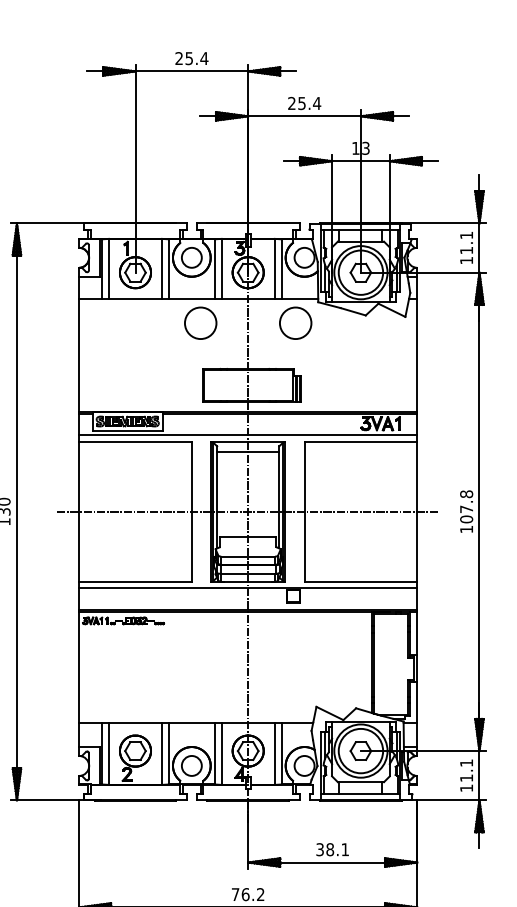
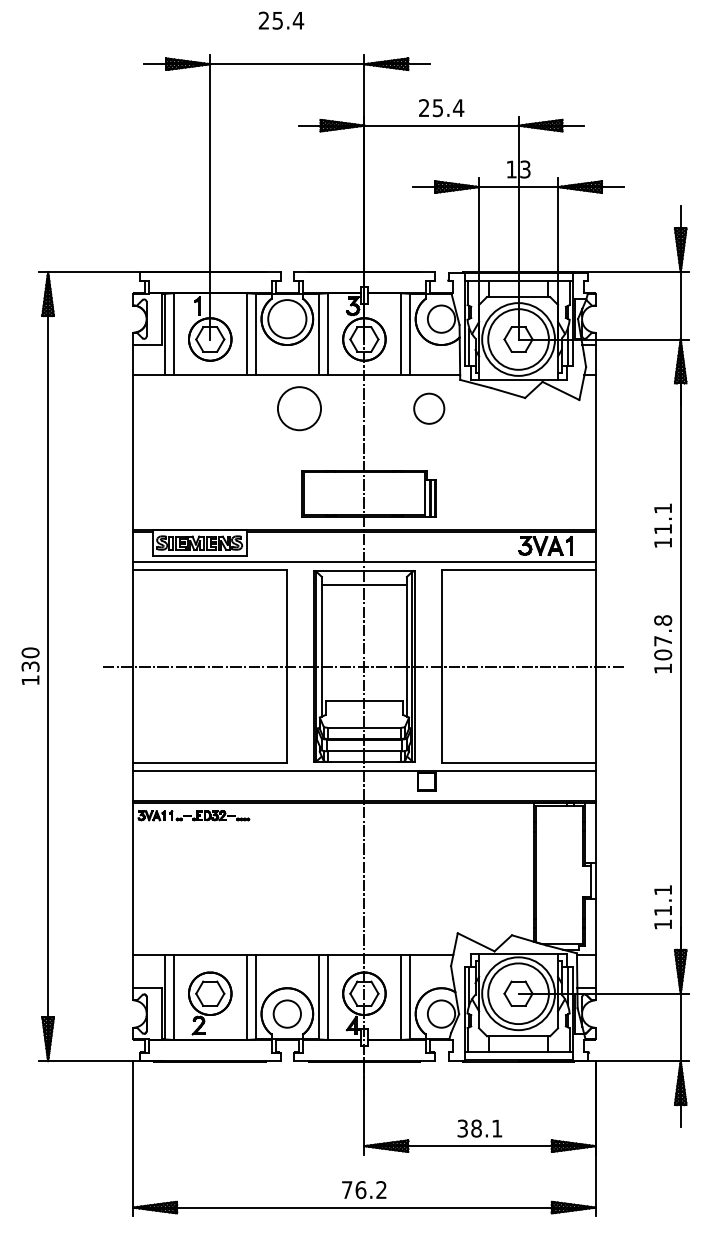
text: (191, 58) -> (281, 20), moved
text: (466, 247) -> (662, 525), moved
circle: (191, 257) -> (287, 318), size x1.4
circle: (295, 323) -> (428, 408), size x0.7
text: (466, 511) -> (663, 644), moved
text: (466, 775) -> (662, 907), moved

